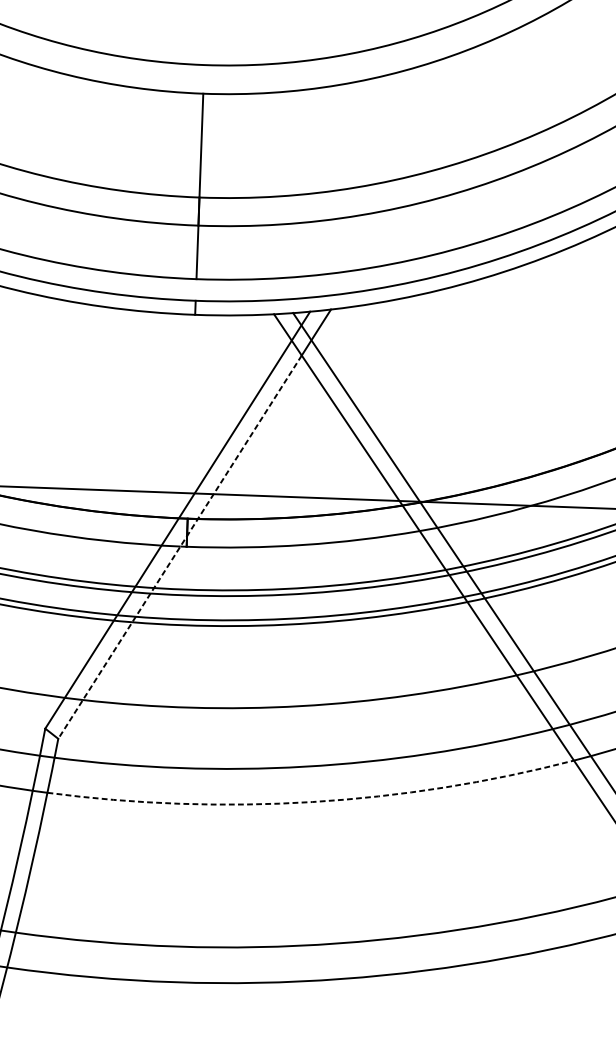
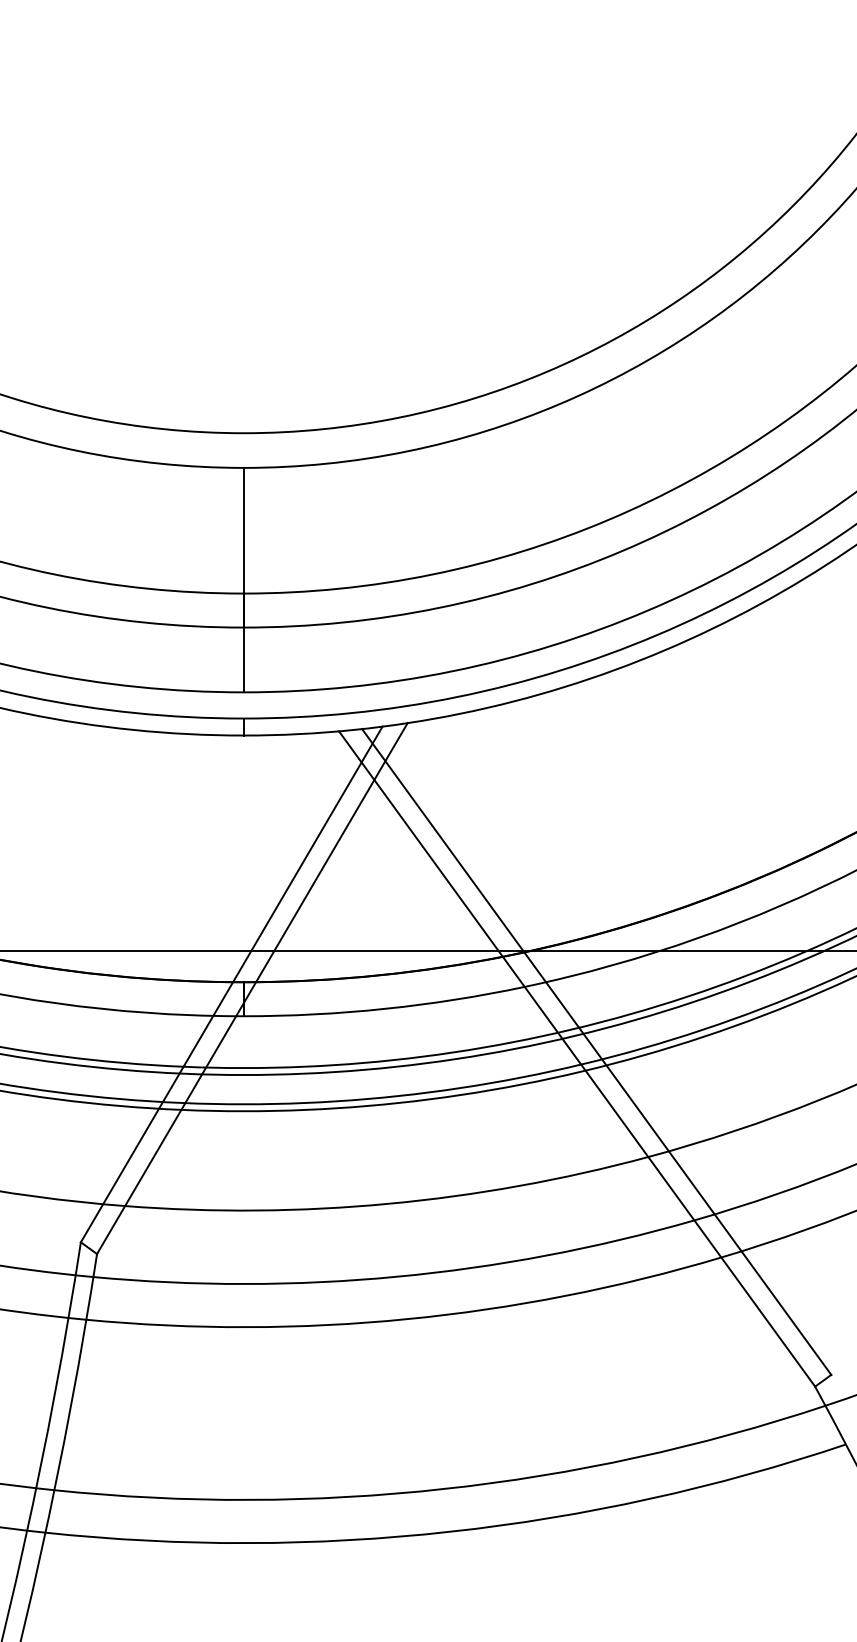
line: (179, 547) -> (235, 1017), dashed -> solid
arc: (311, 802) -> (406, 1319), dashed -> solid

